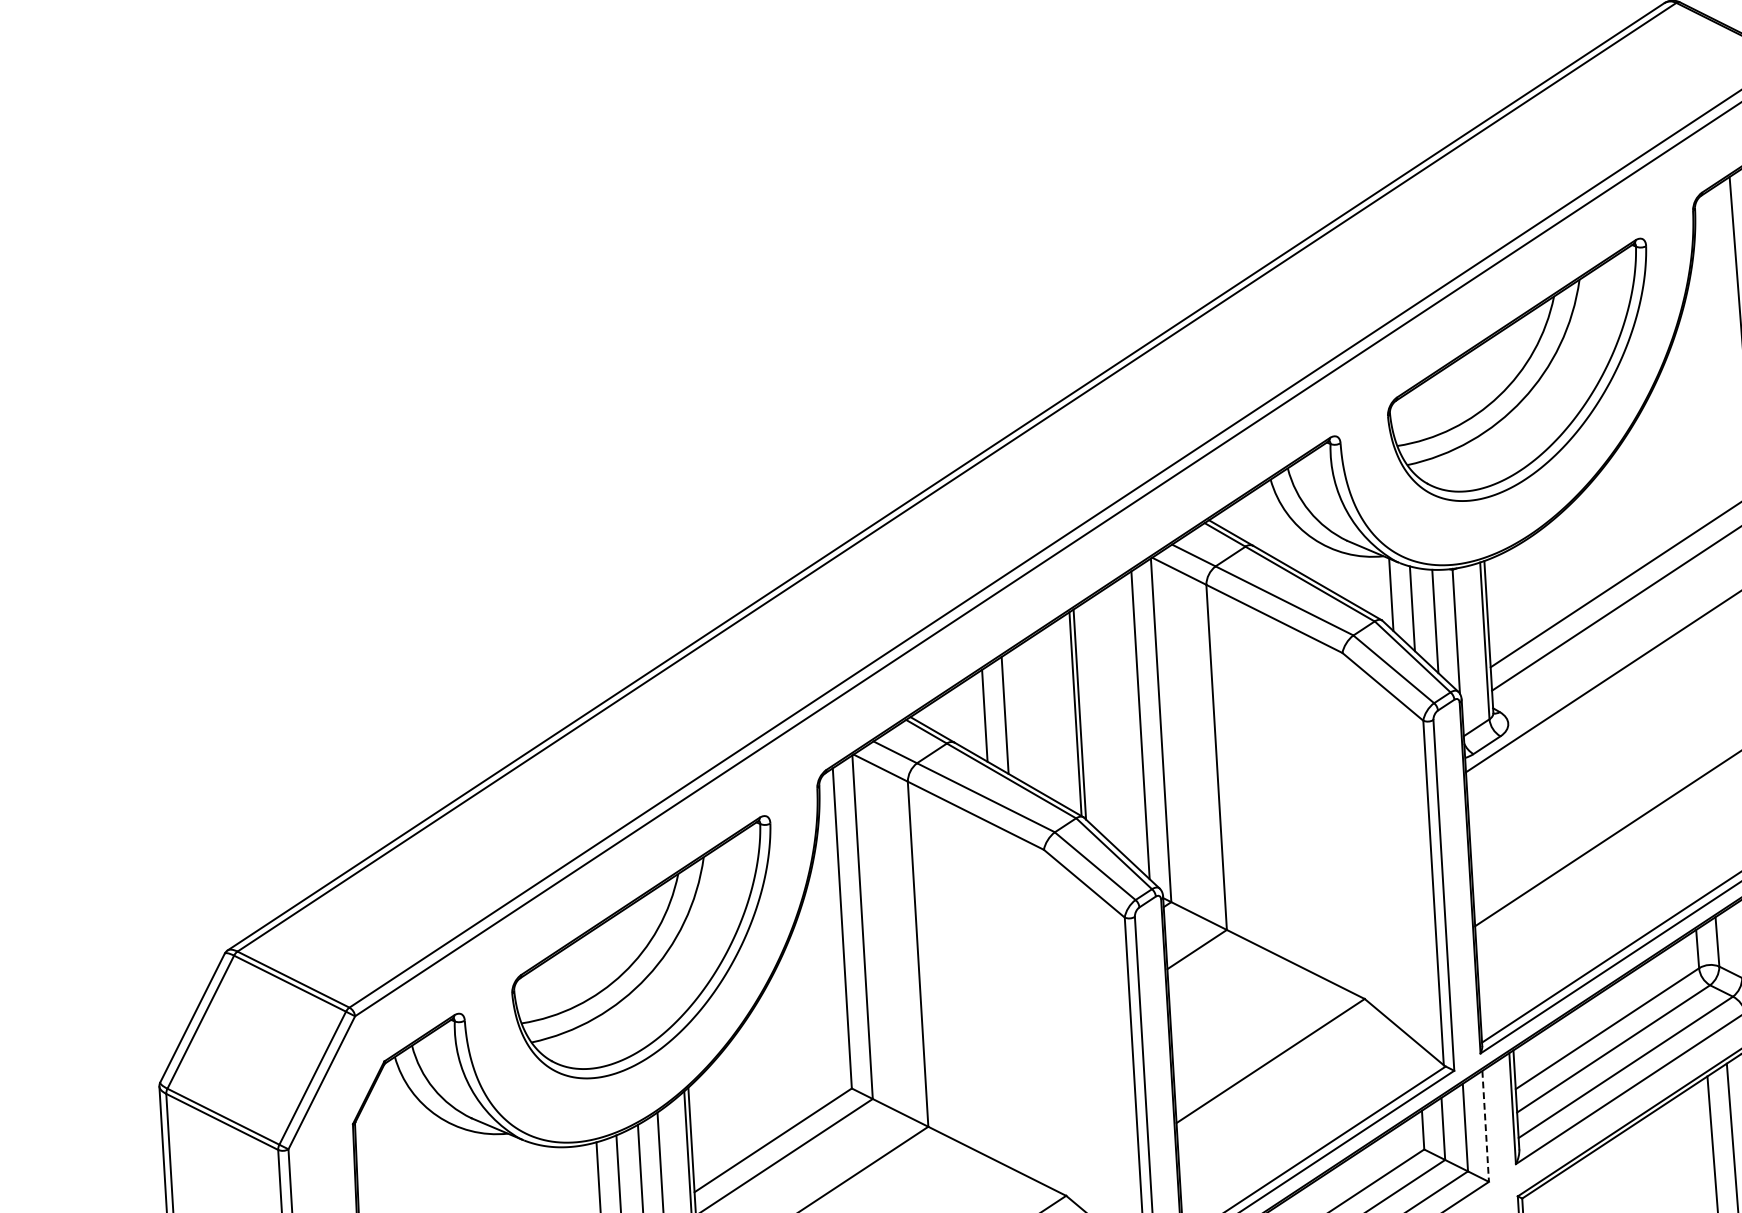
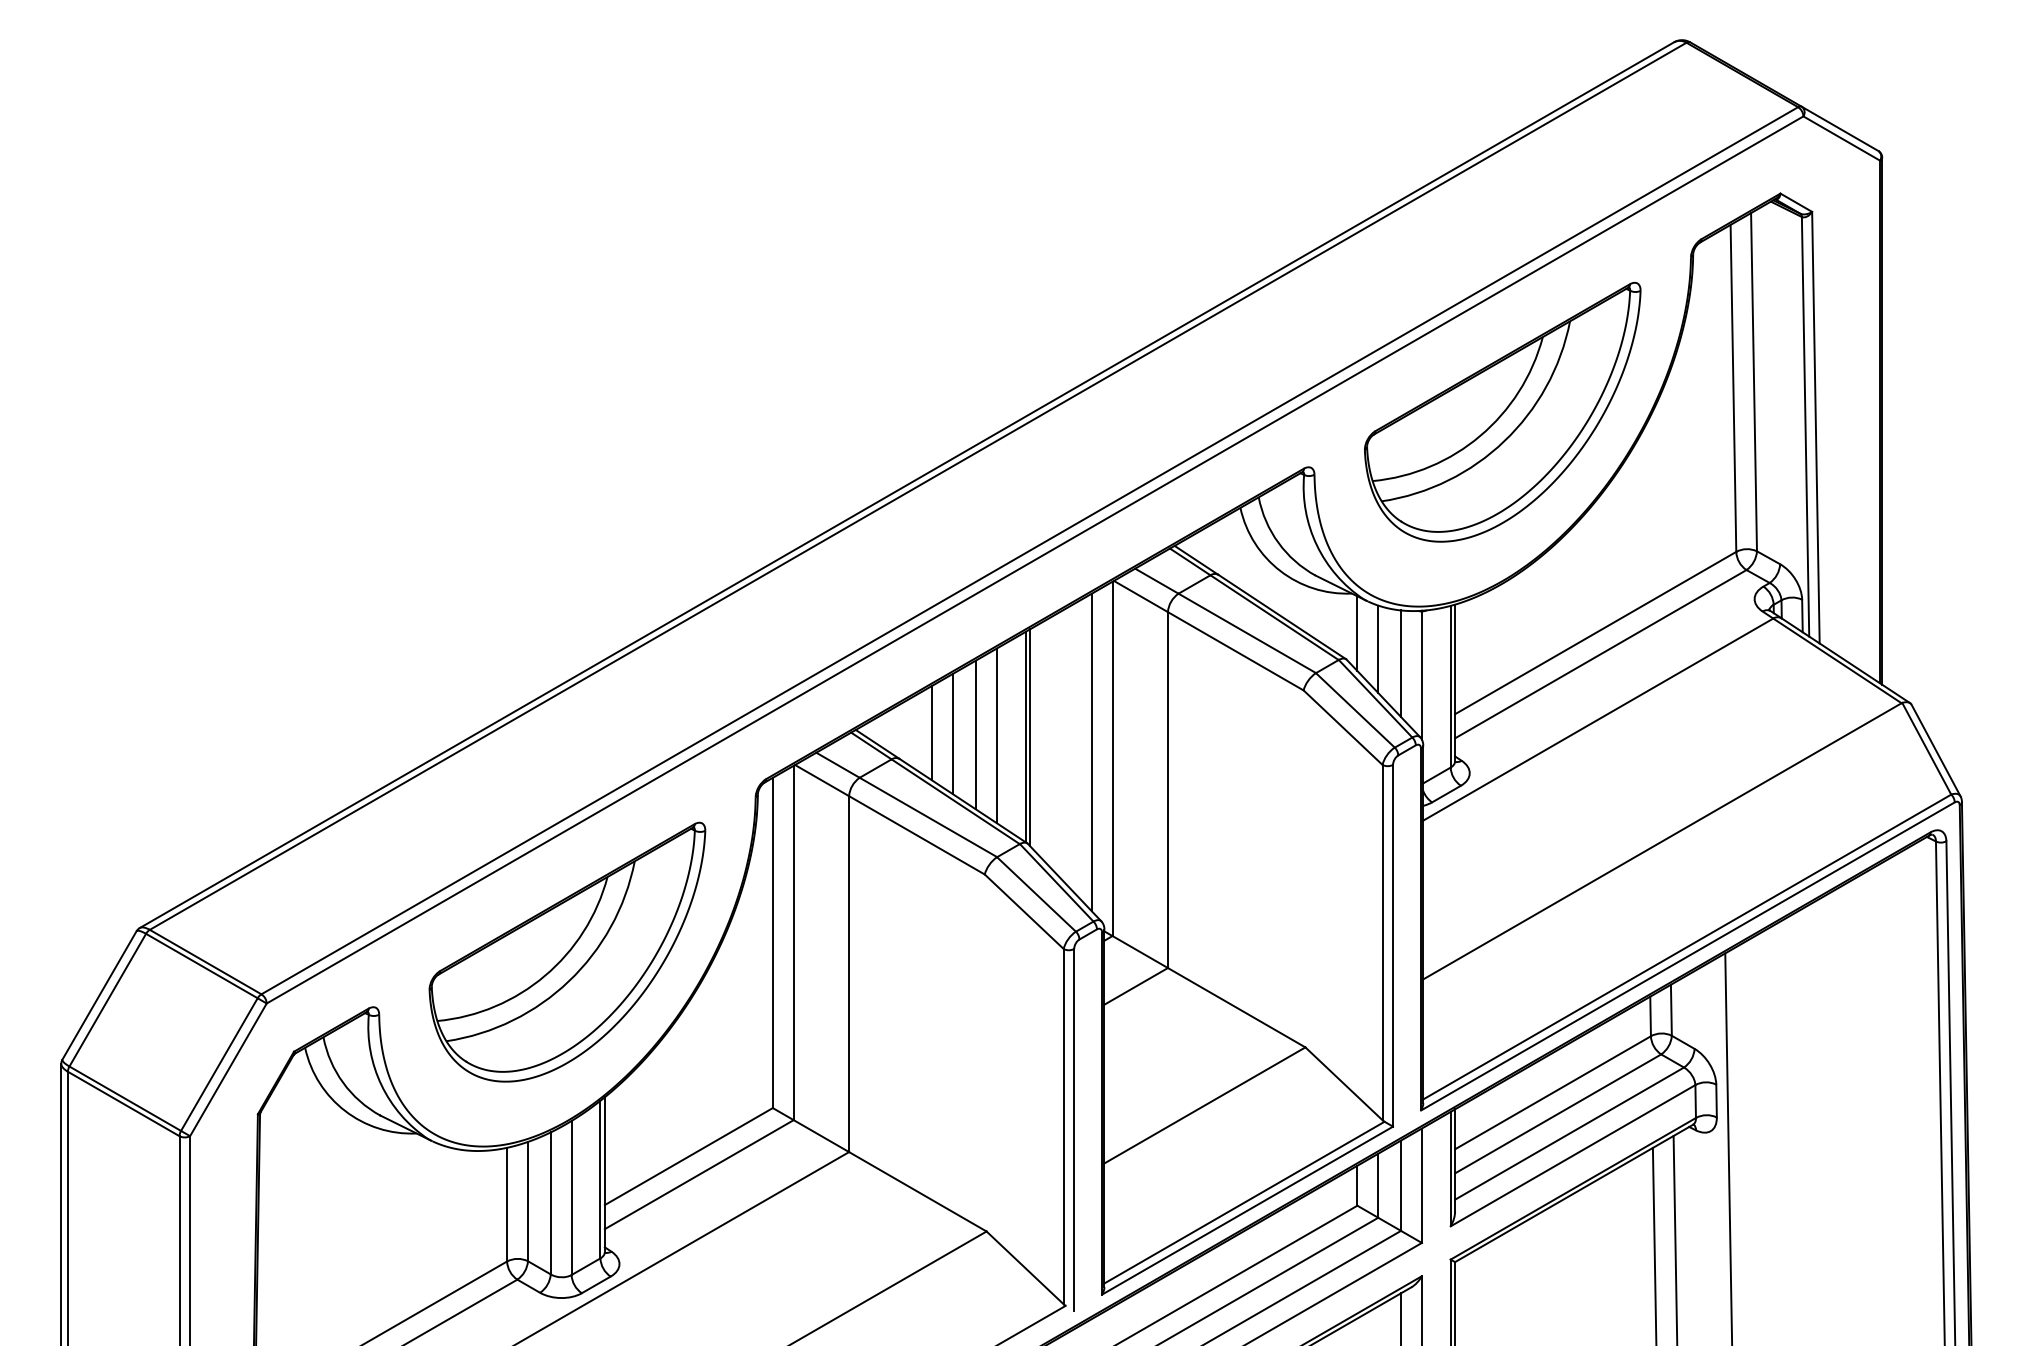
line: (1026, 714) -> (975, 734), added
line: (1047, 714) -> (996, 735), added
line: (1485, 1127) -> (1421, 1186), dashed -> solid

